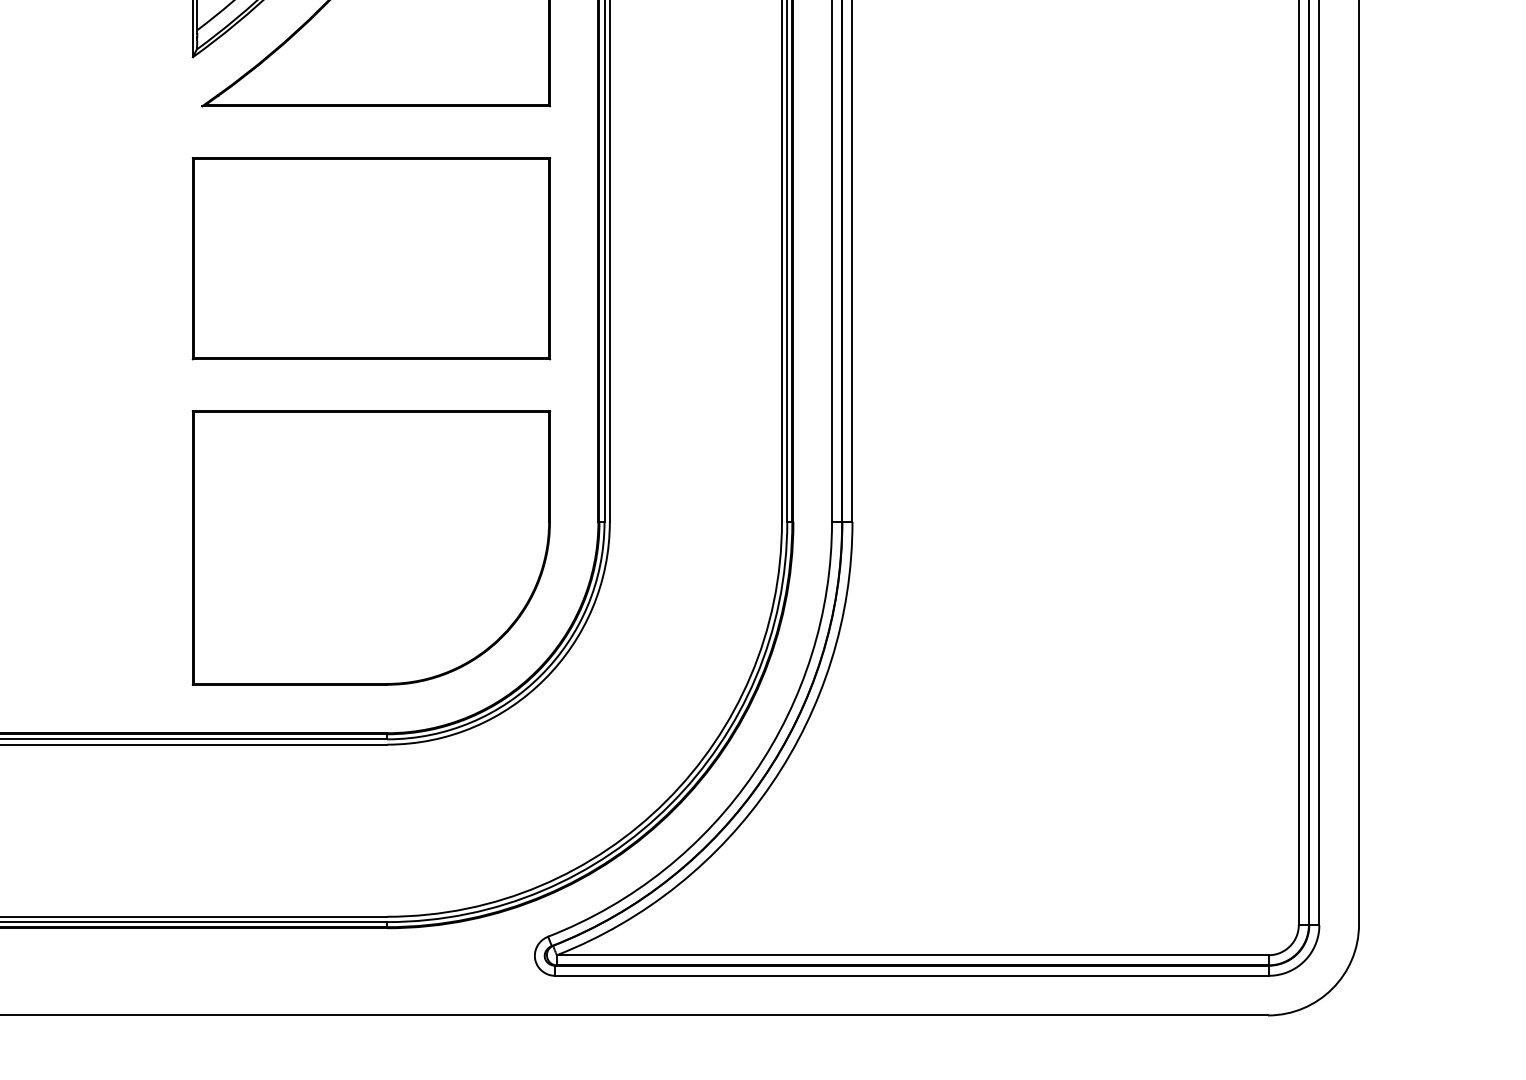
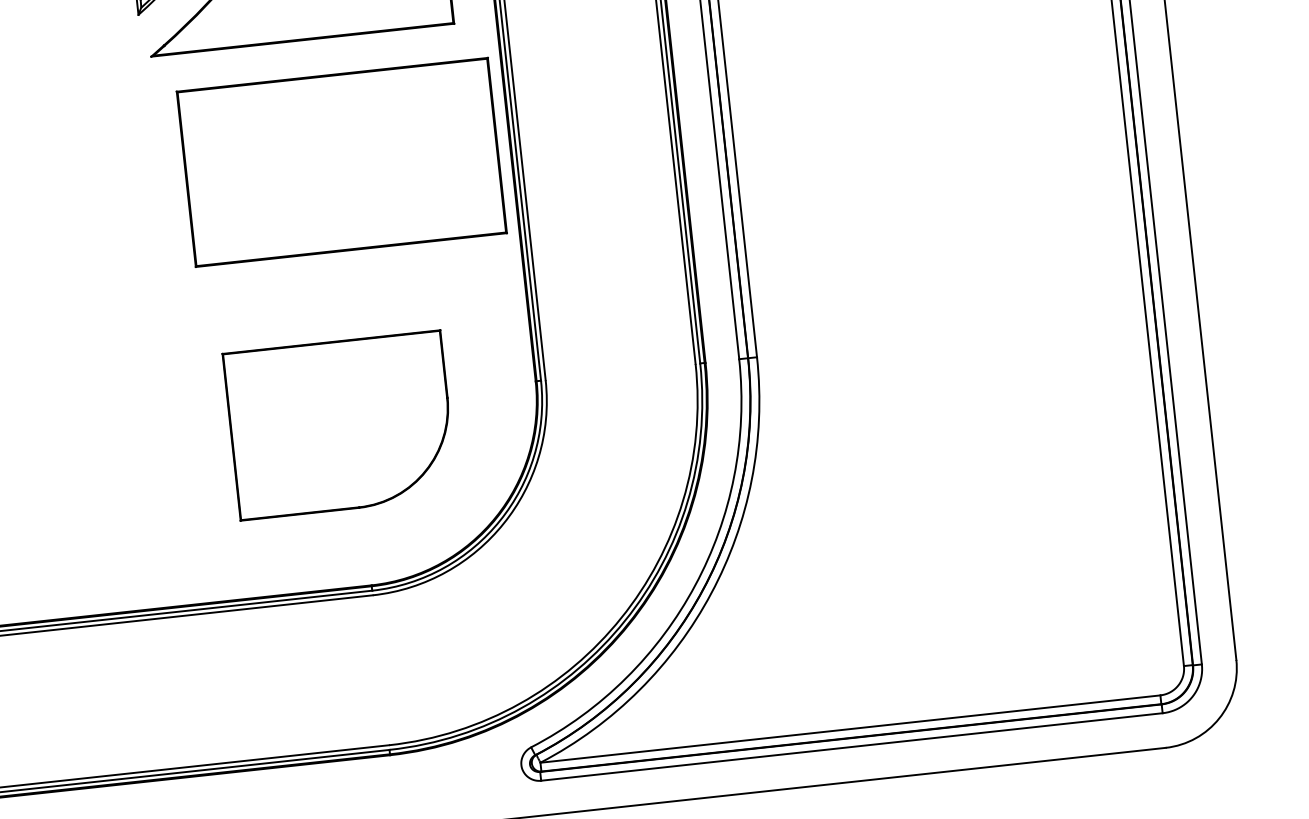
part: (371, 258) -> (341, 162), moved
part: (371, 547) -> (340, 425), size x0.7

